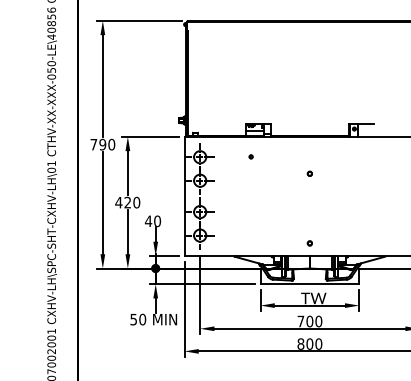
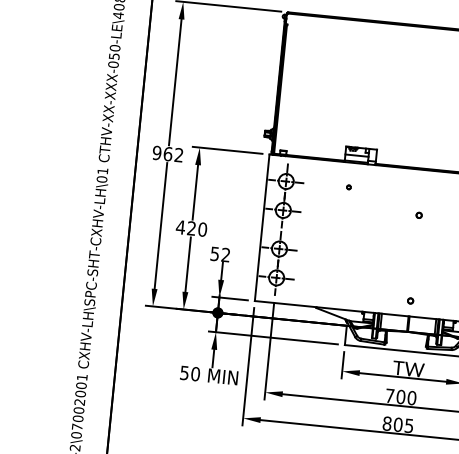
text: (102, 144) -> (167, 153), 790 -> 962
text: (152, 221) -> (219, 254), 40 -> 52
text: (318, 343) -> (408, 425), 800 -> 805

